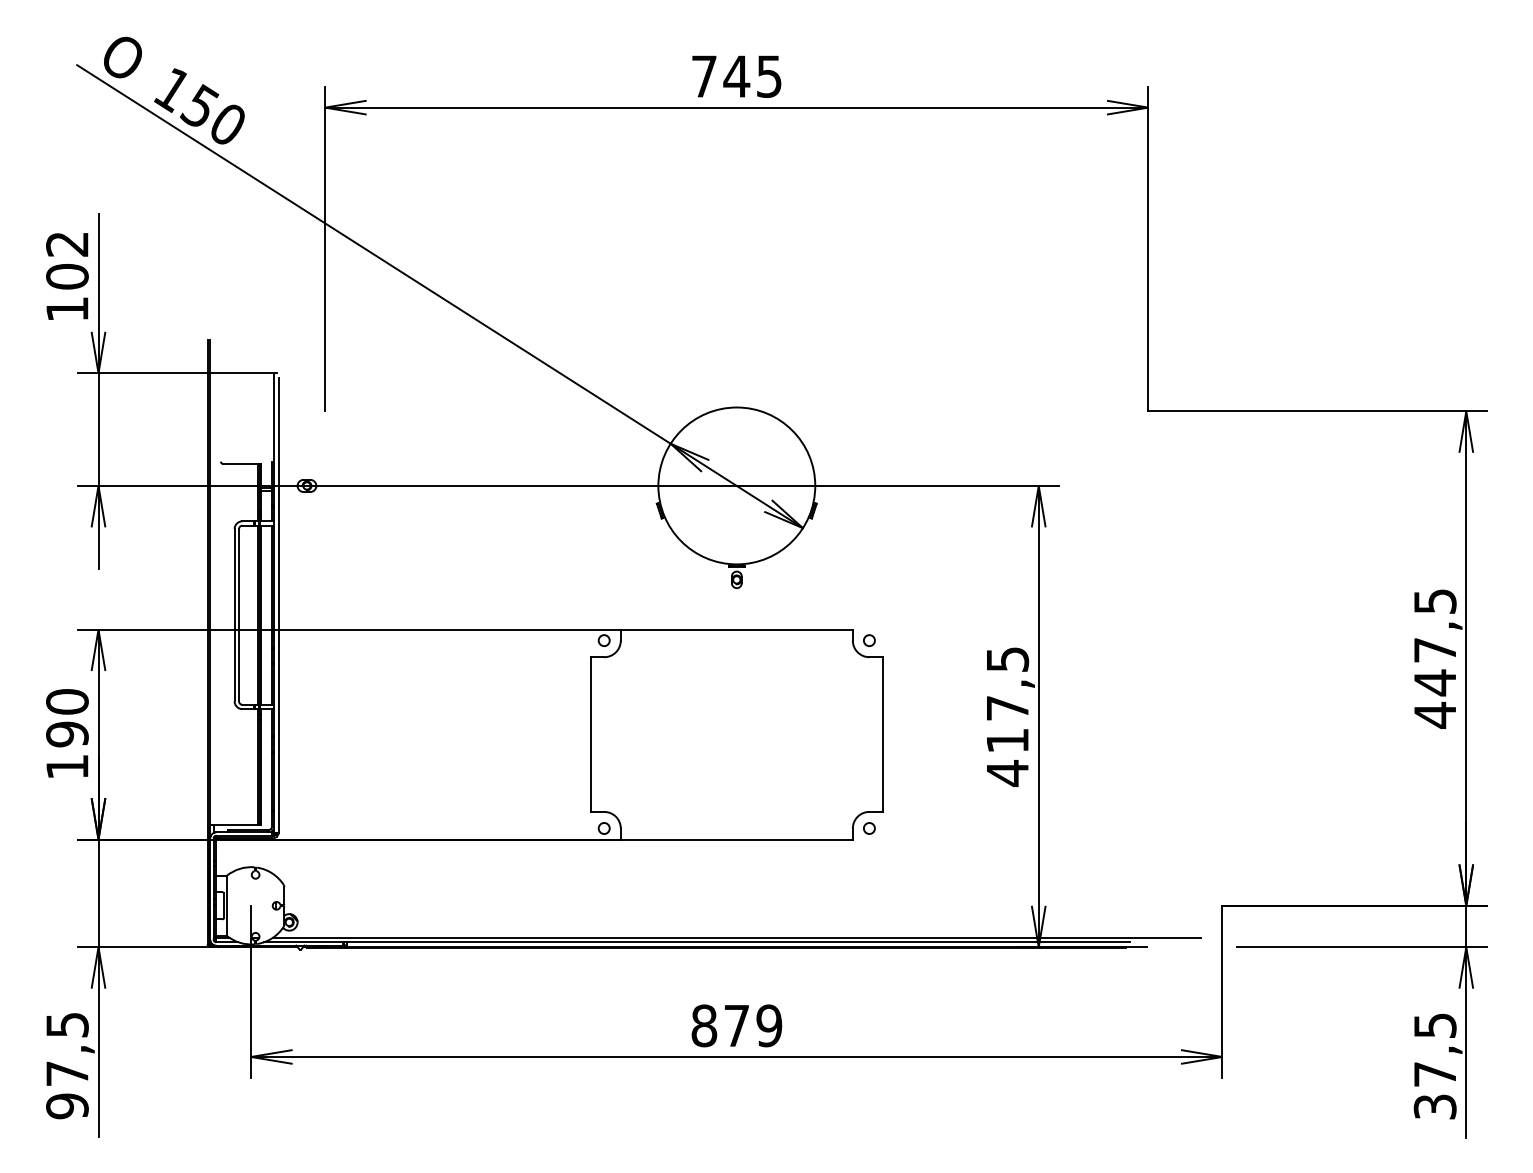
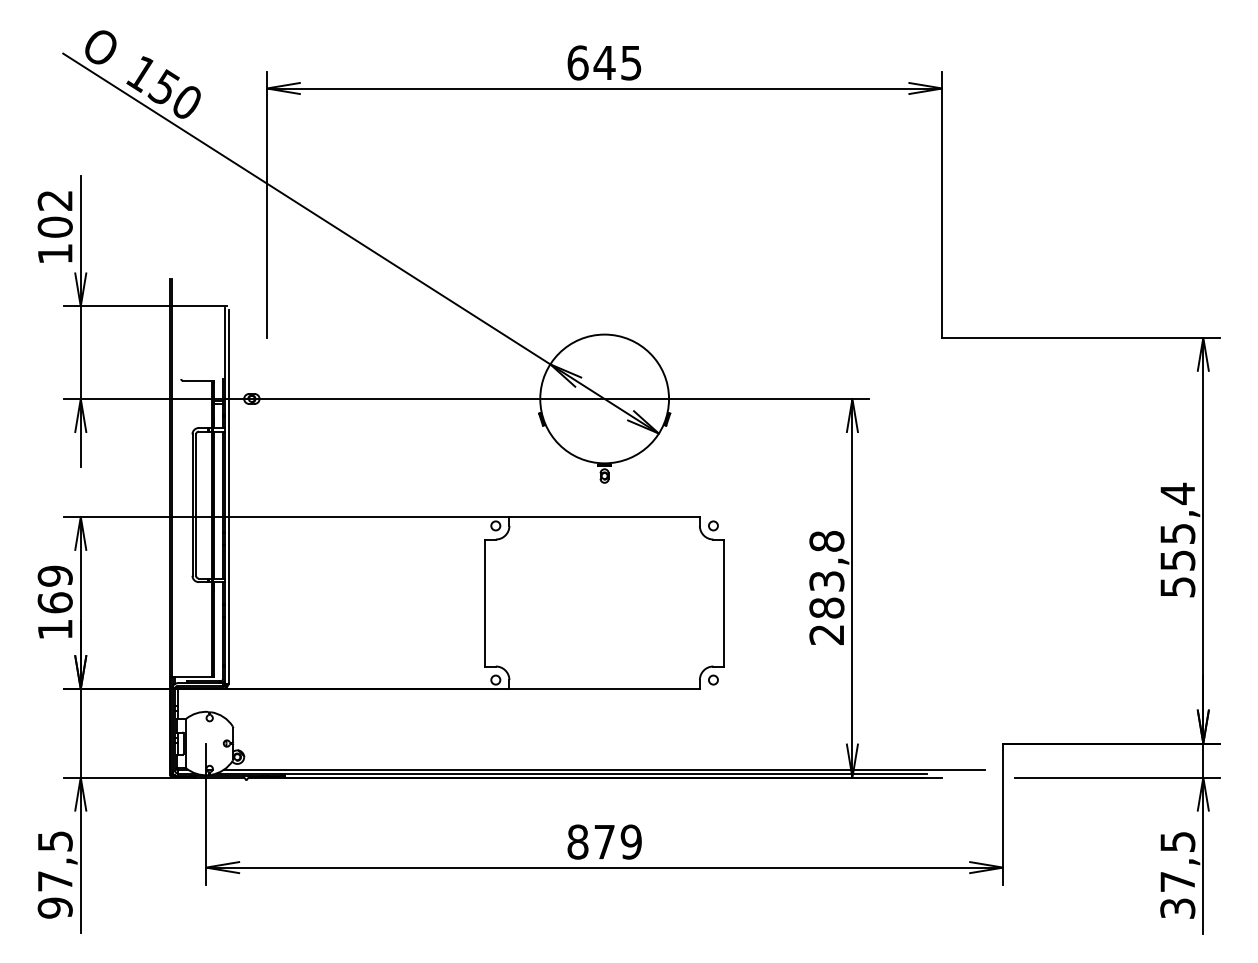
text: (704, 76) -> (578, 62), 745 -> 645
text: (1435, 658) -> (1178, 540), 447,5 -> 555,4
text: (1007, 716) -> (826, 588), 417,5 -> 283,8
text: (67, 718) -> (55, 589), 190 -> 169

